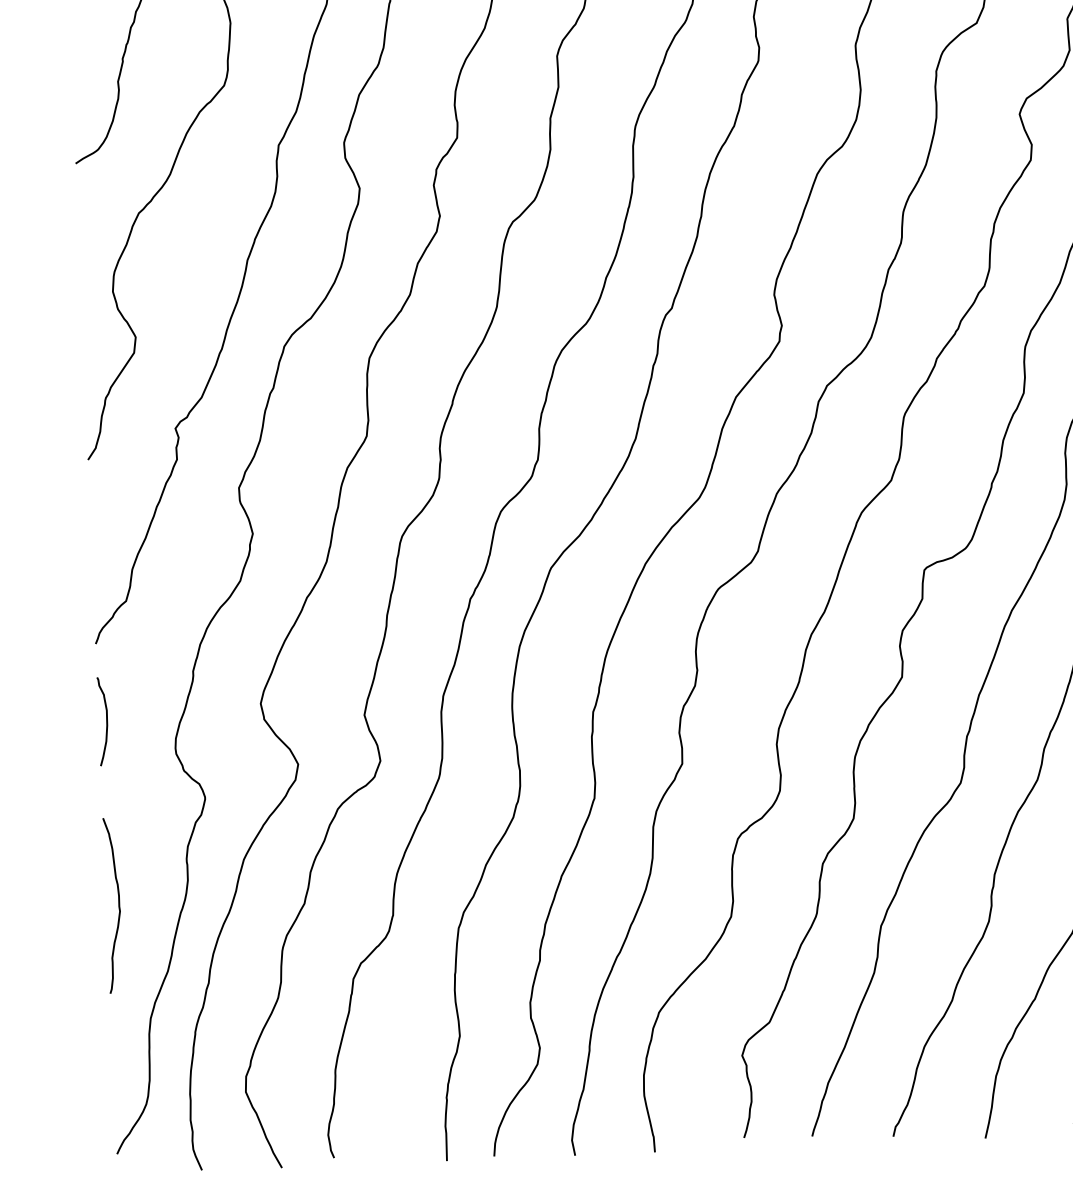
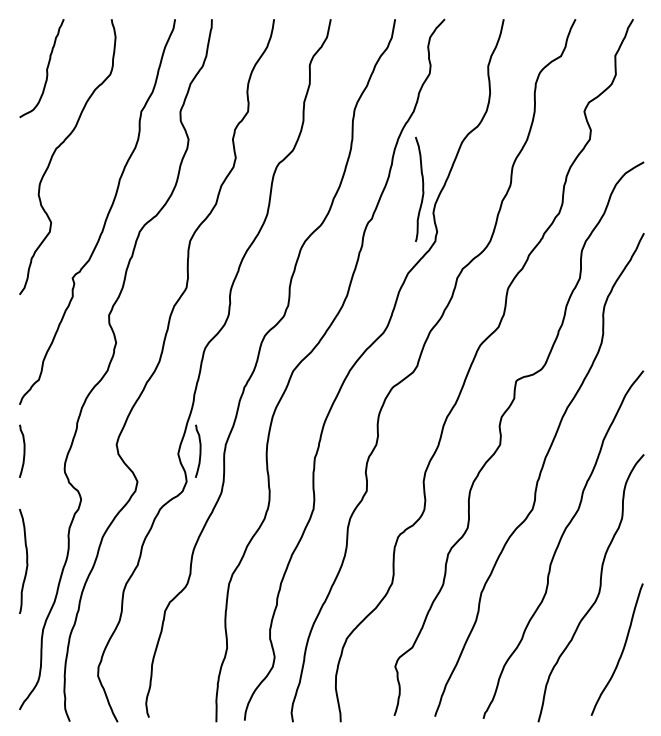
curve: (754, 254) -> (422, 188), added
curve: (399, 707) -> (199, 450), added

